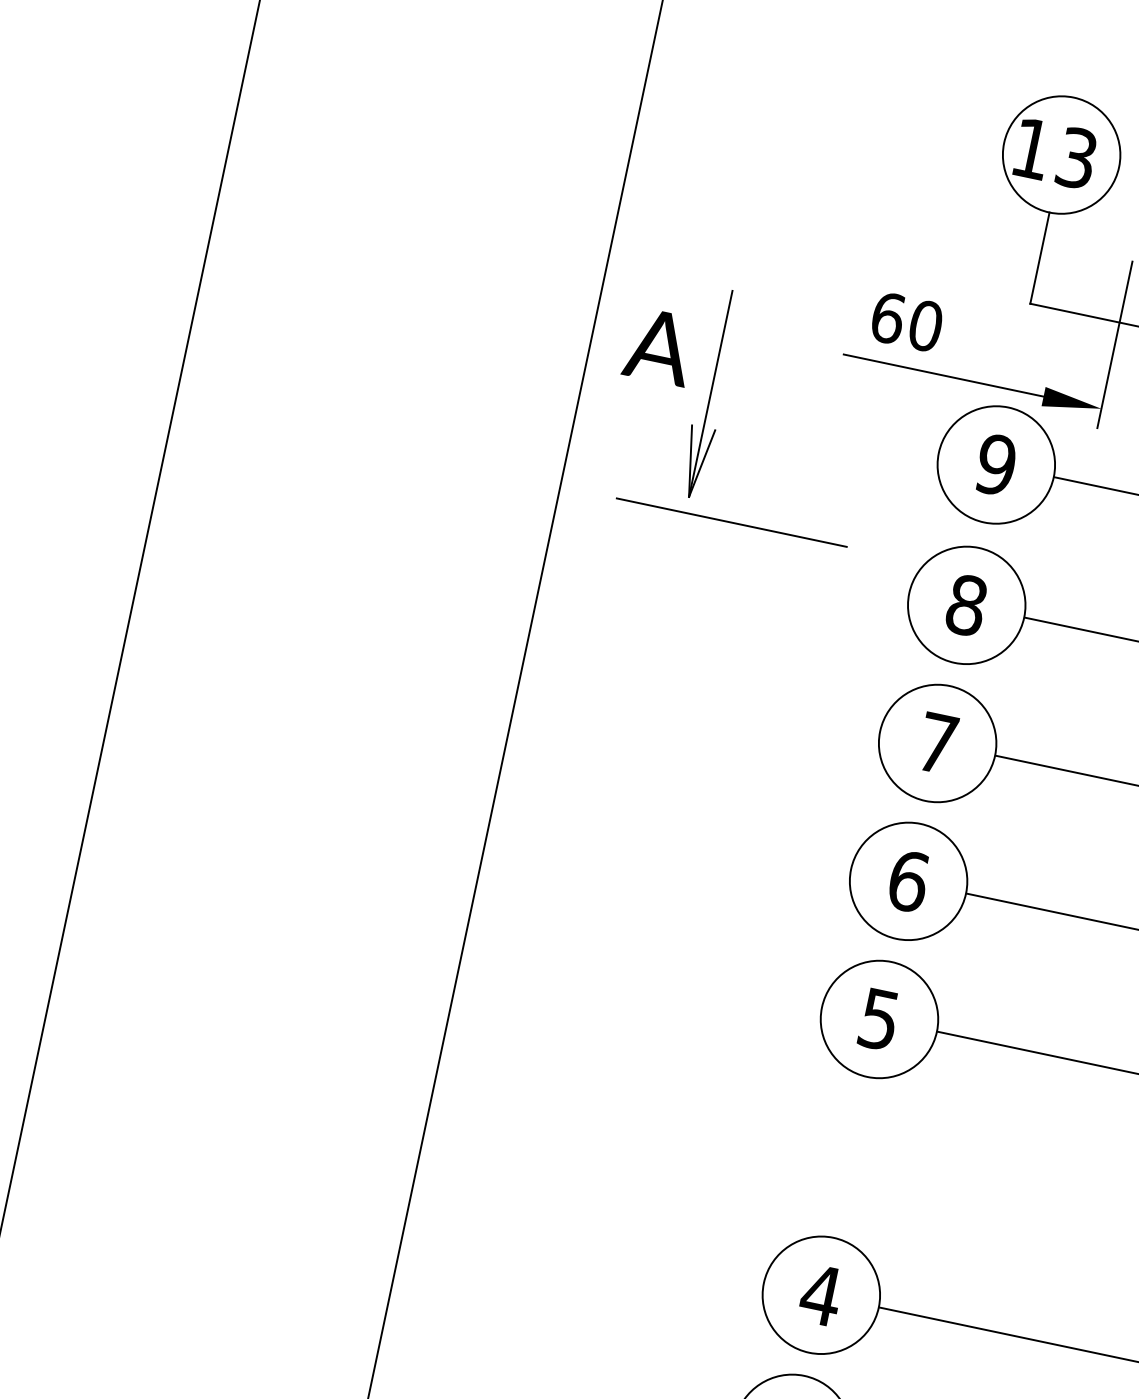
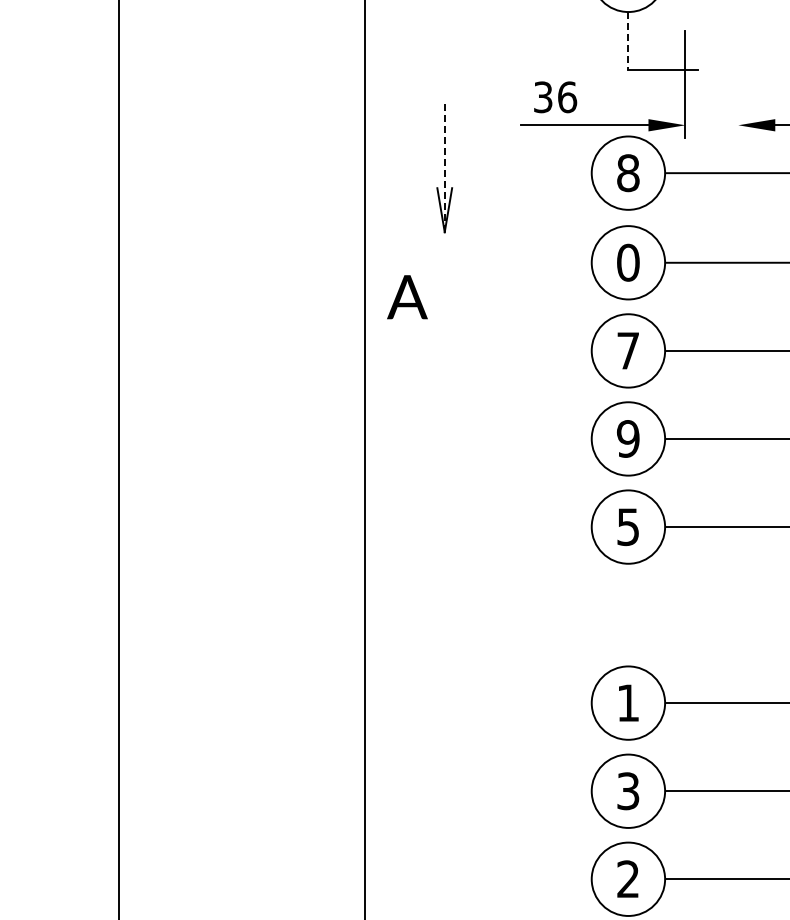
line: (1039, 258) -> (628, 41), solid -> dashed
text: (907, 322) -> (555, 97), 60 -> 36
text: (659, 347) -> (407, 297), moved
line: (710, 392) -> (444, 165), solid -> dashed
text: (994, 465) -> (627, 173), 9 -> 8
line: (730, 522) -> (473, 242), removed
text: (966, 604) -> (628, 262), 8 -> 0
text: (907, 880) -> (627, 438), 6 -> 9
text: (821, 1294) -> (628, 702), 4 -> 1

